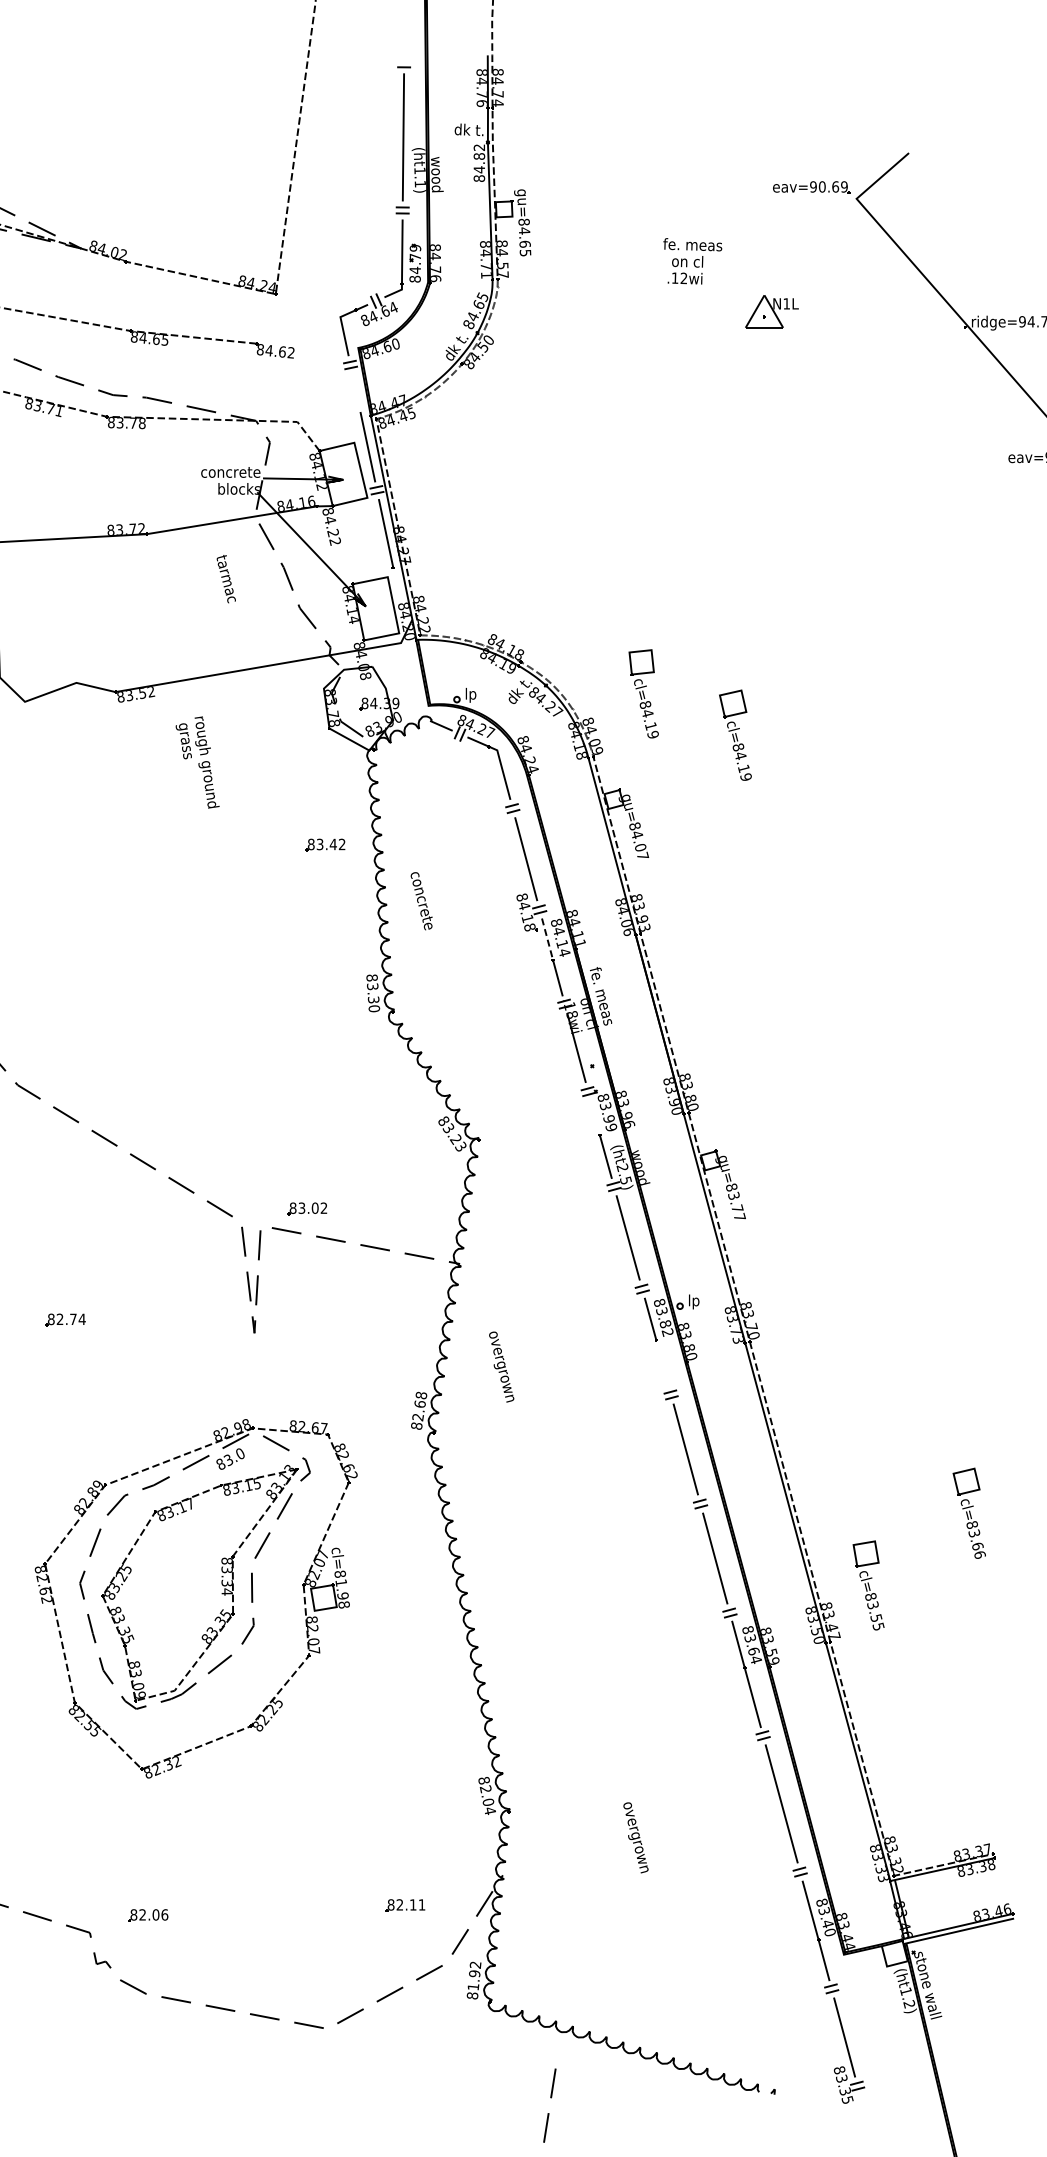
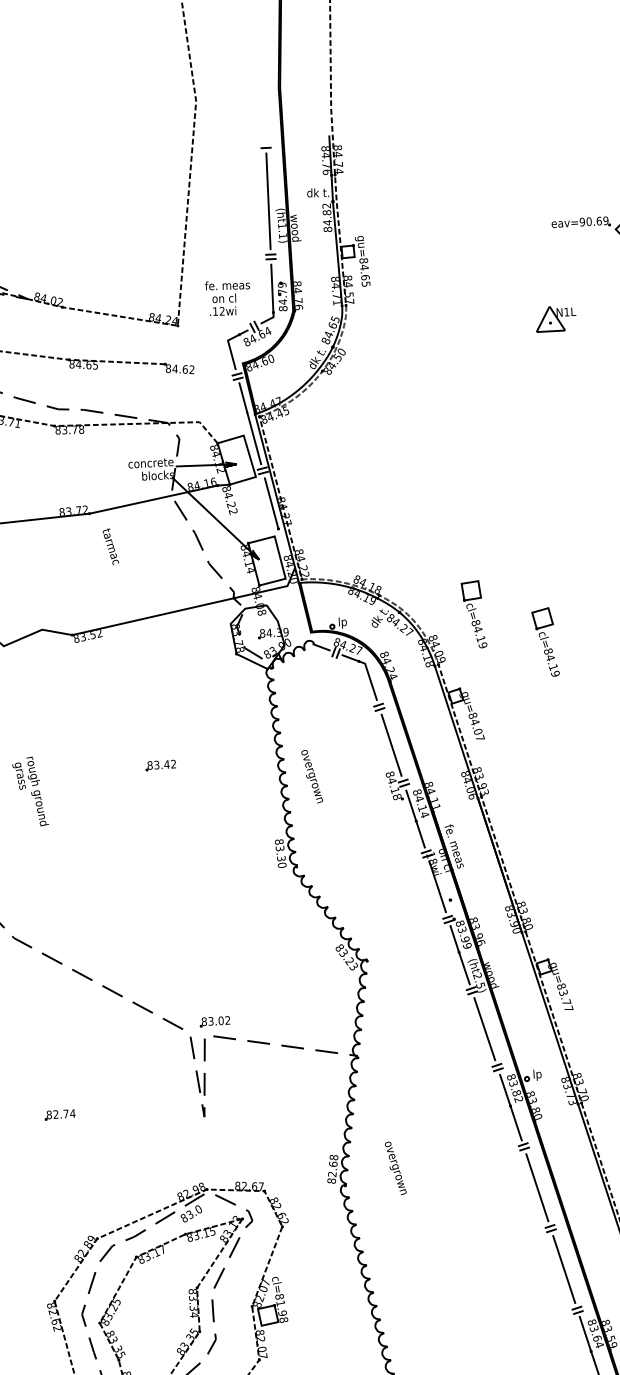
text: (692, 261) -> (227, 298), moved
line: (356, 392) -> (243, 397), added
text: (225, 579) -> (110, 547), moved
text: (197, 762) -> (30, 791), moved
part: (325, 844) -> (160, 764), moved
text: (419, 894) -> (311, 776), concrete -> overgrown
line: (547, 940) -> (411, 806), dashed -> solid
line: (594, 1117) -> (454, 938), added
part: (307, 1208) -> (215, 1021), moved
line: (662, 1363) -> (516, 1123), added
text: (501, 1366) -> (395, 1167), moved

